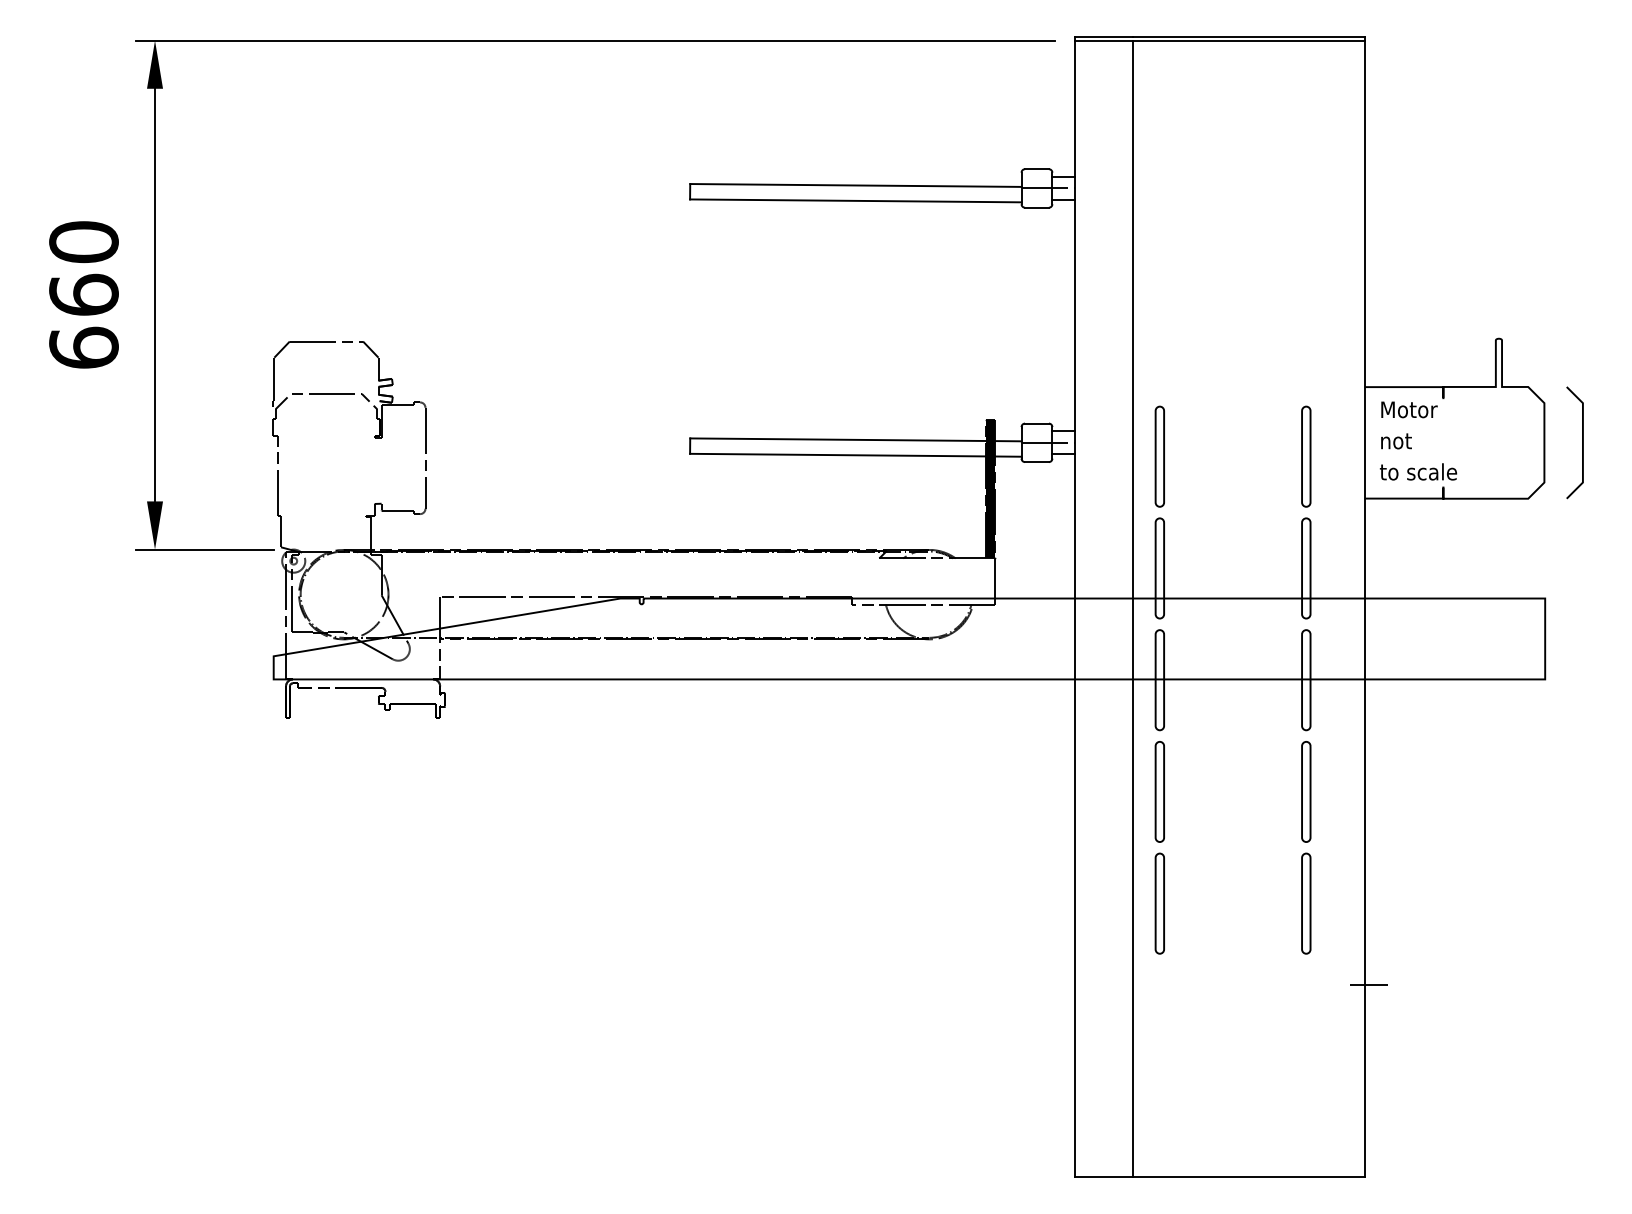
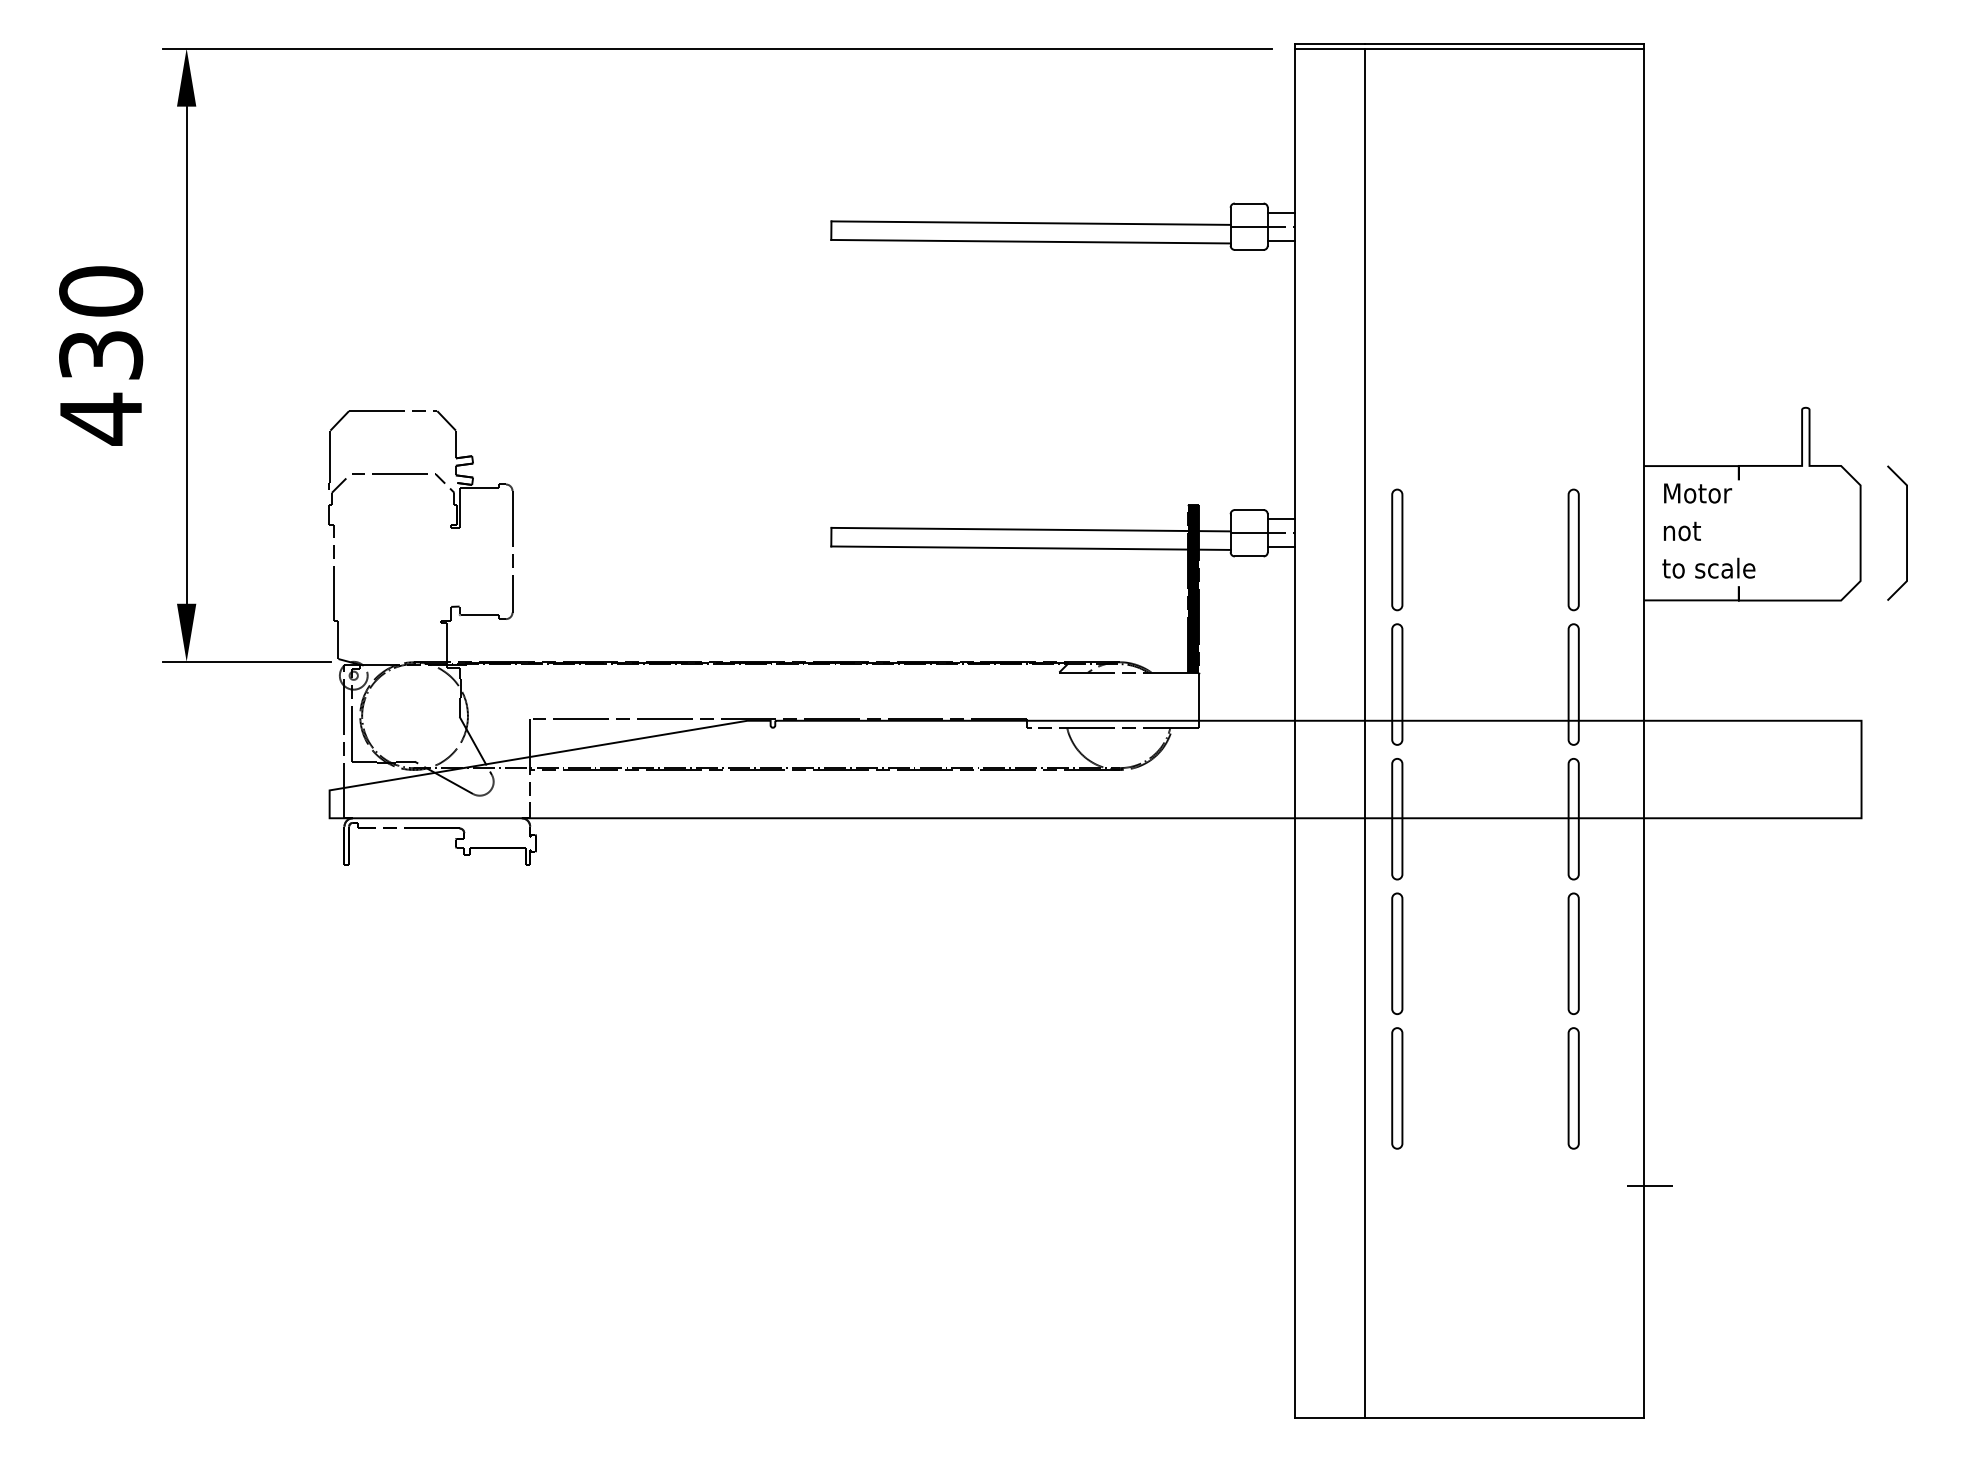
text: (84, 321) -> (101, 387), 660 -> 430

